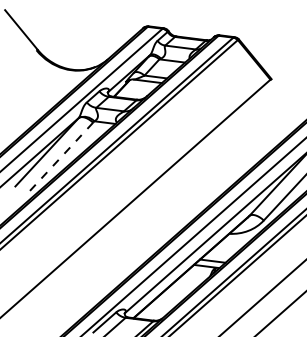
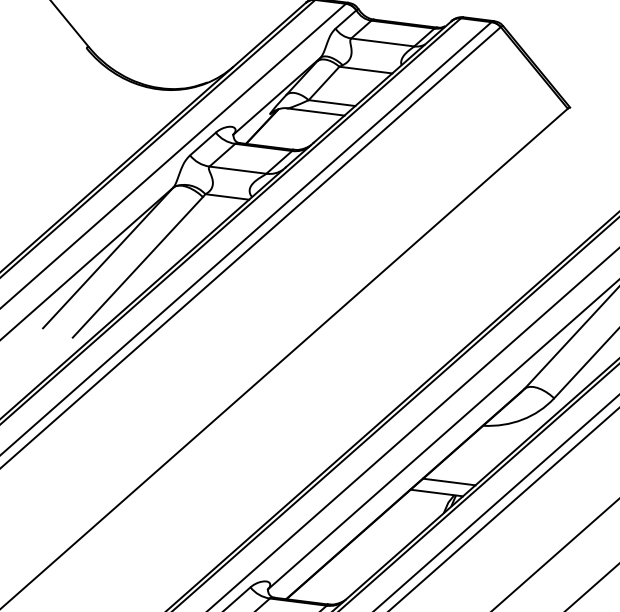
line: (61, 156) -> (137, 266), dashed -> solid

